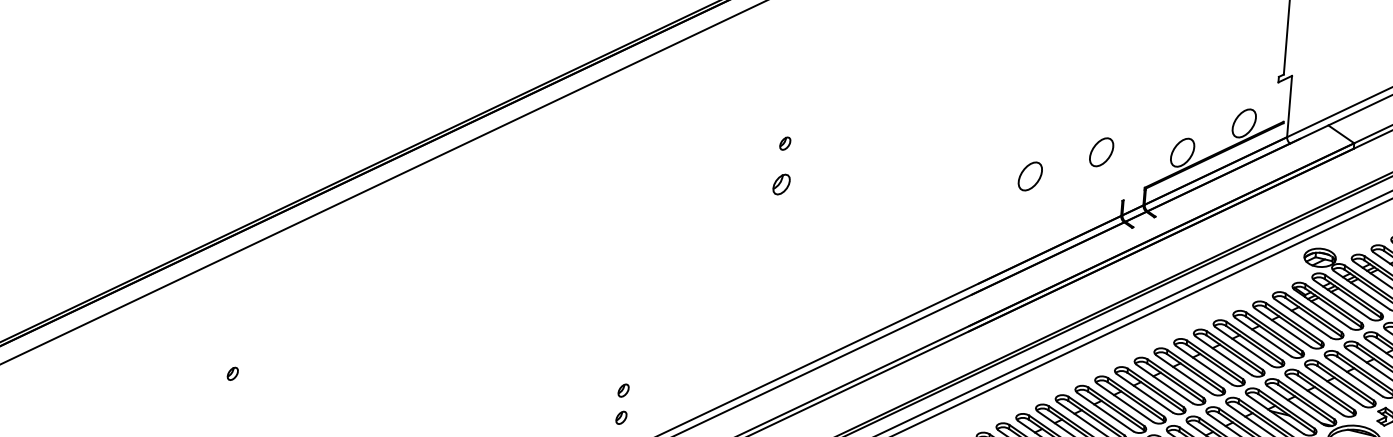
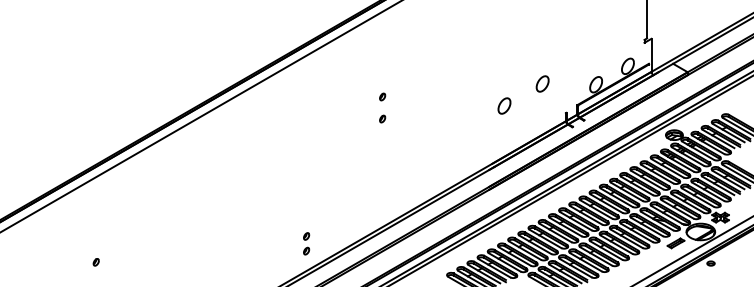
part: (1101, 151) -> (542, 83), moved
part: (1030, 175) -> (504, 105), moved
part: (781, 183) -> (382, 118), size x0.62
part: (231, 374) -> (95, 262), moved

